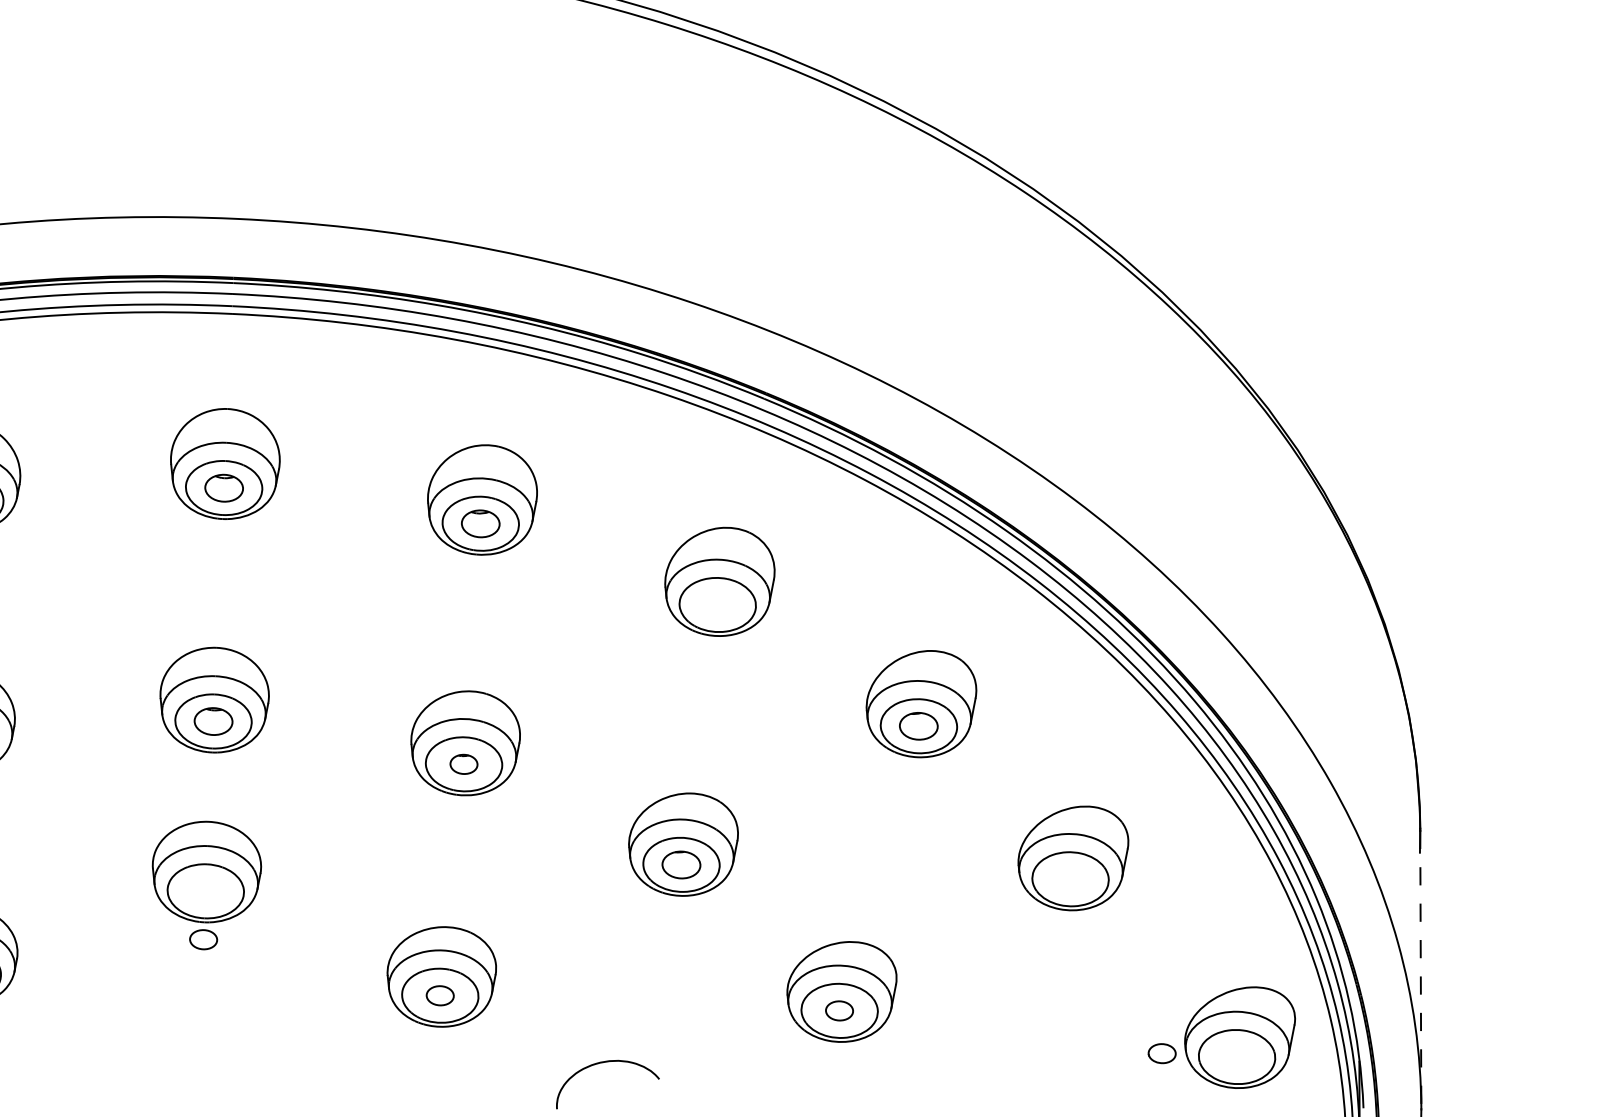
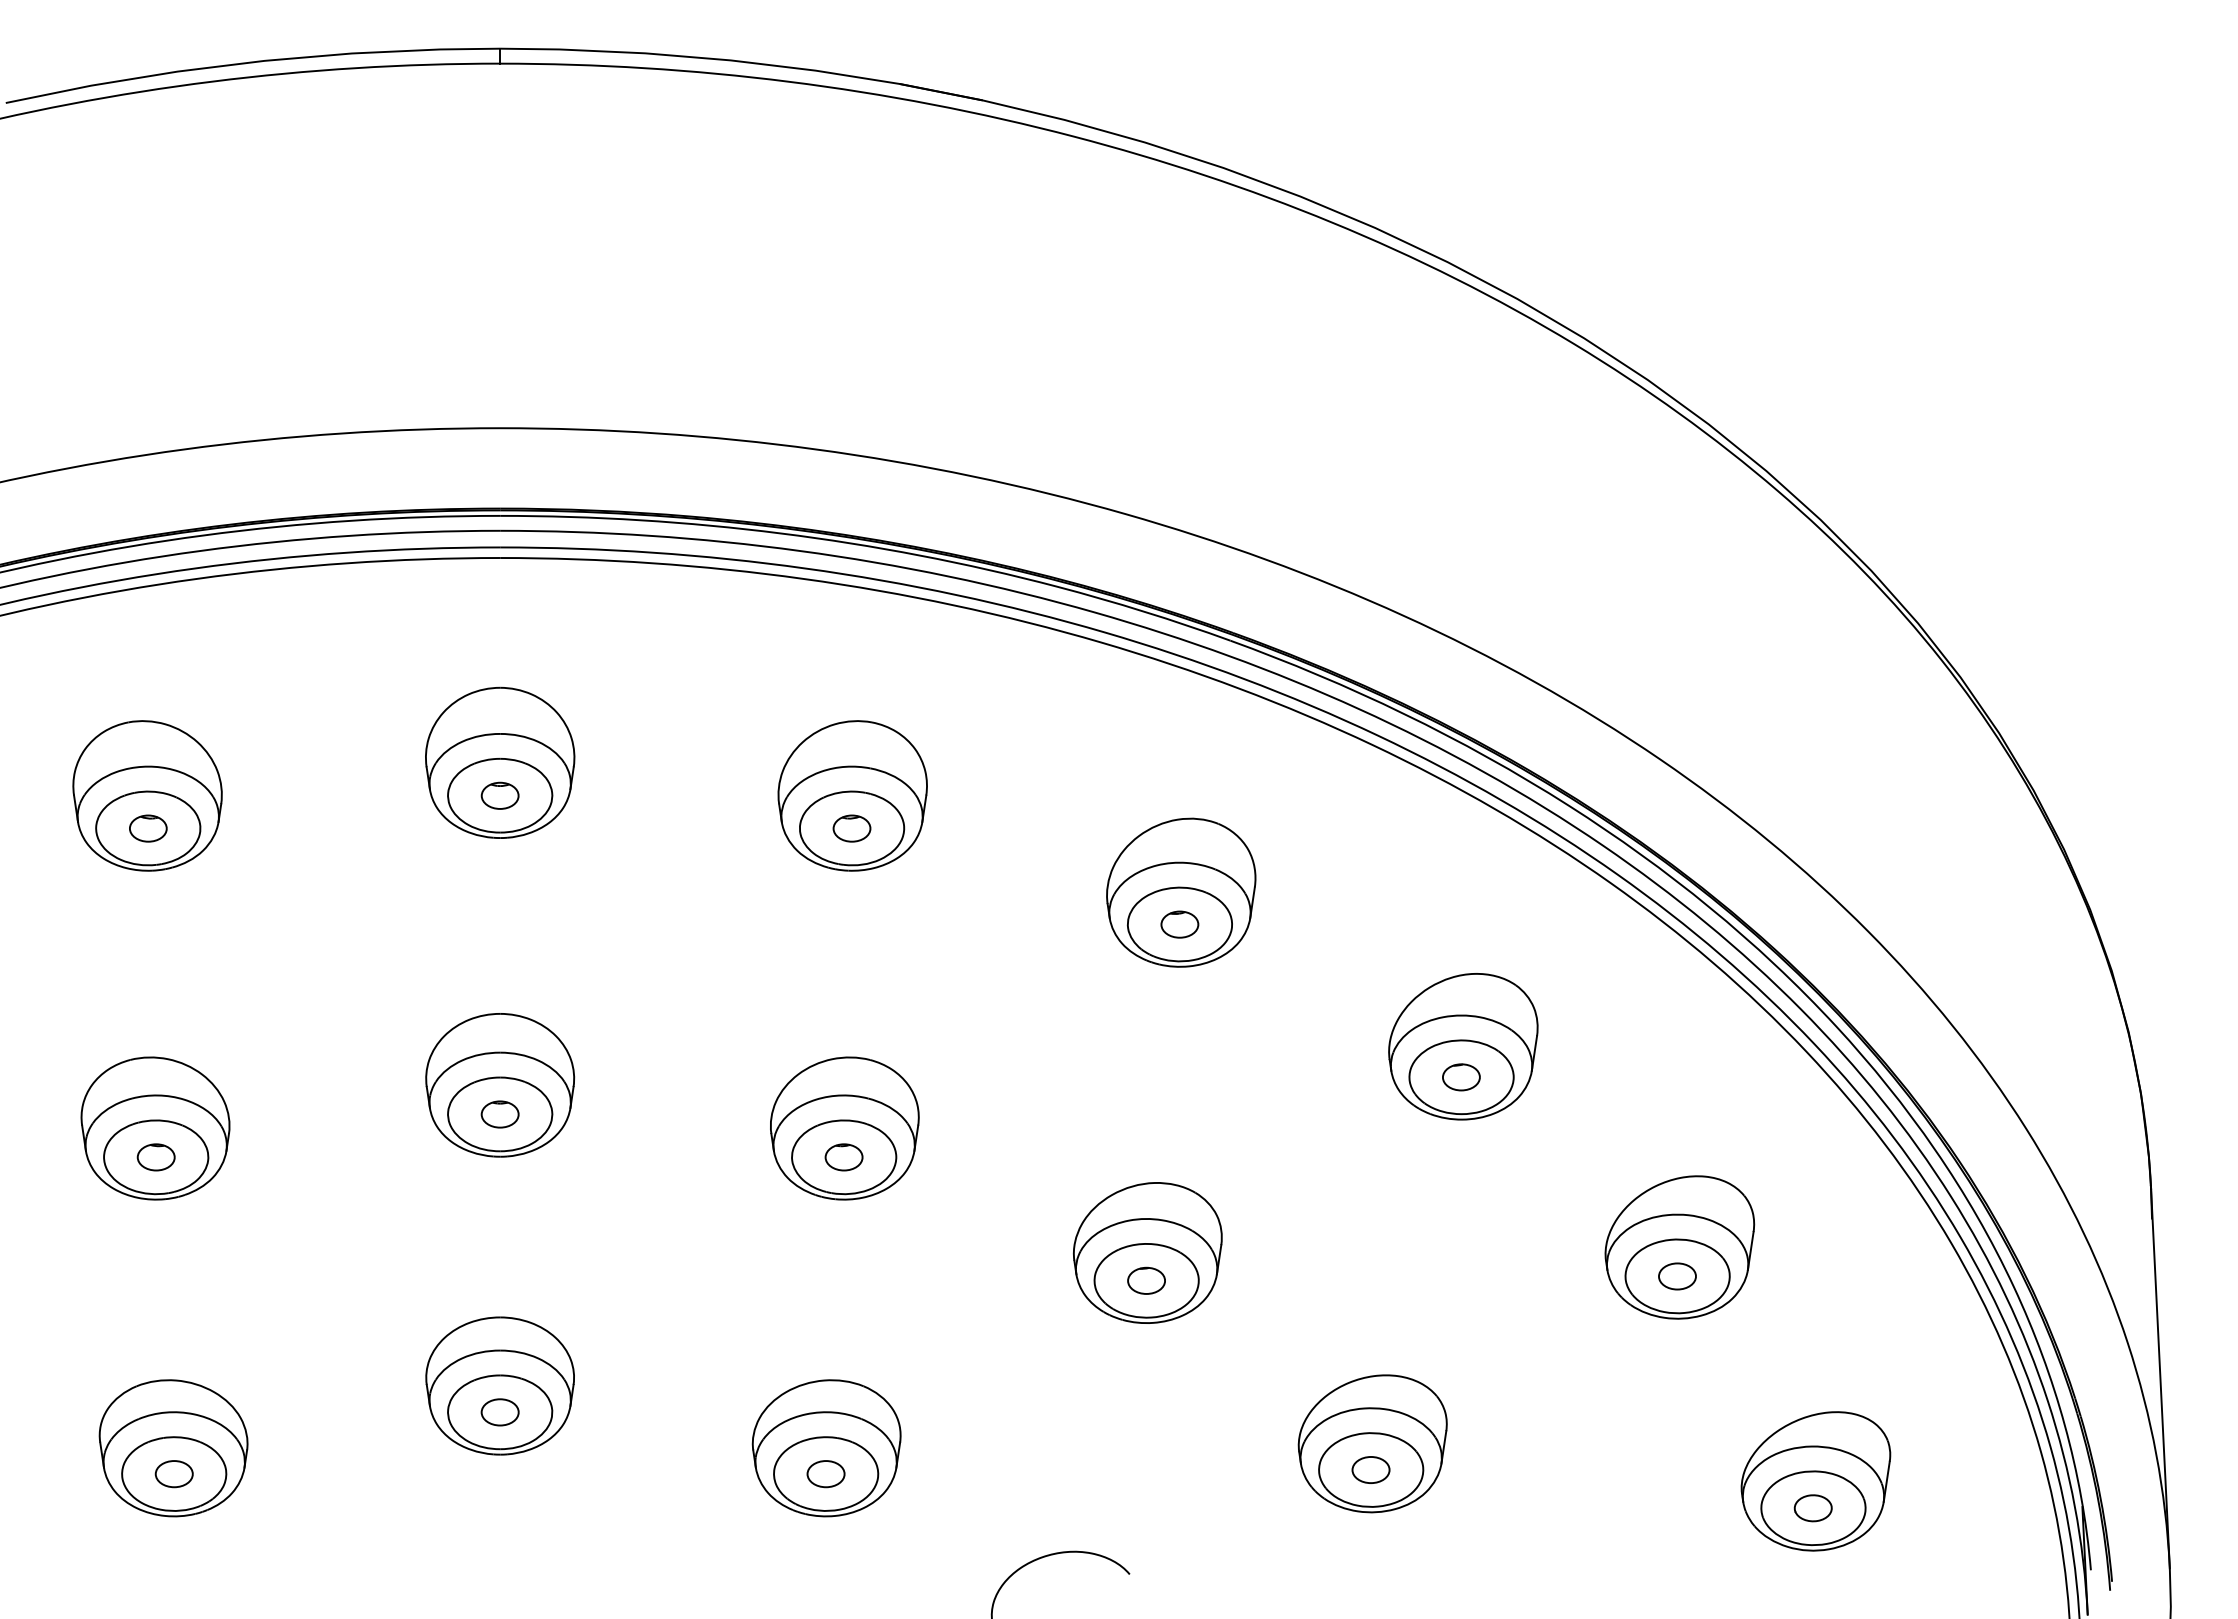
part: (223, 487) -> (499, 795), size x0.71
part: (480, 523) -> (851, 828), size x0.71
part: (717, 604) -> (1179, 924), added
part: (213, 721) -> (499, 1114), size x0.71
part: (918, 726) -> (1461, 1077), size x0.71
part: (681, 864) -> (1146, 1280), size x0.71
part: (206, 871) -> (499, 1385), moved
part: (1070, 879) -> (1677, 1276), added
line: (1420, 970) -> (2160, 1378), dashed -> solid
part: (1239, 1037) -> (1815, 1481), moved

